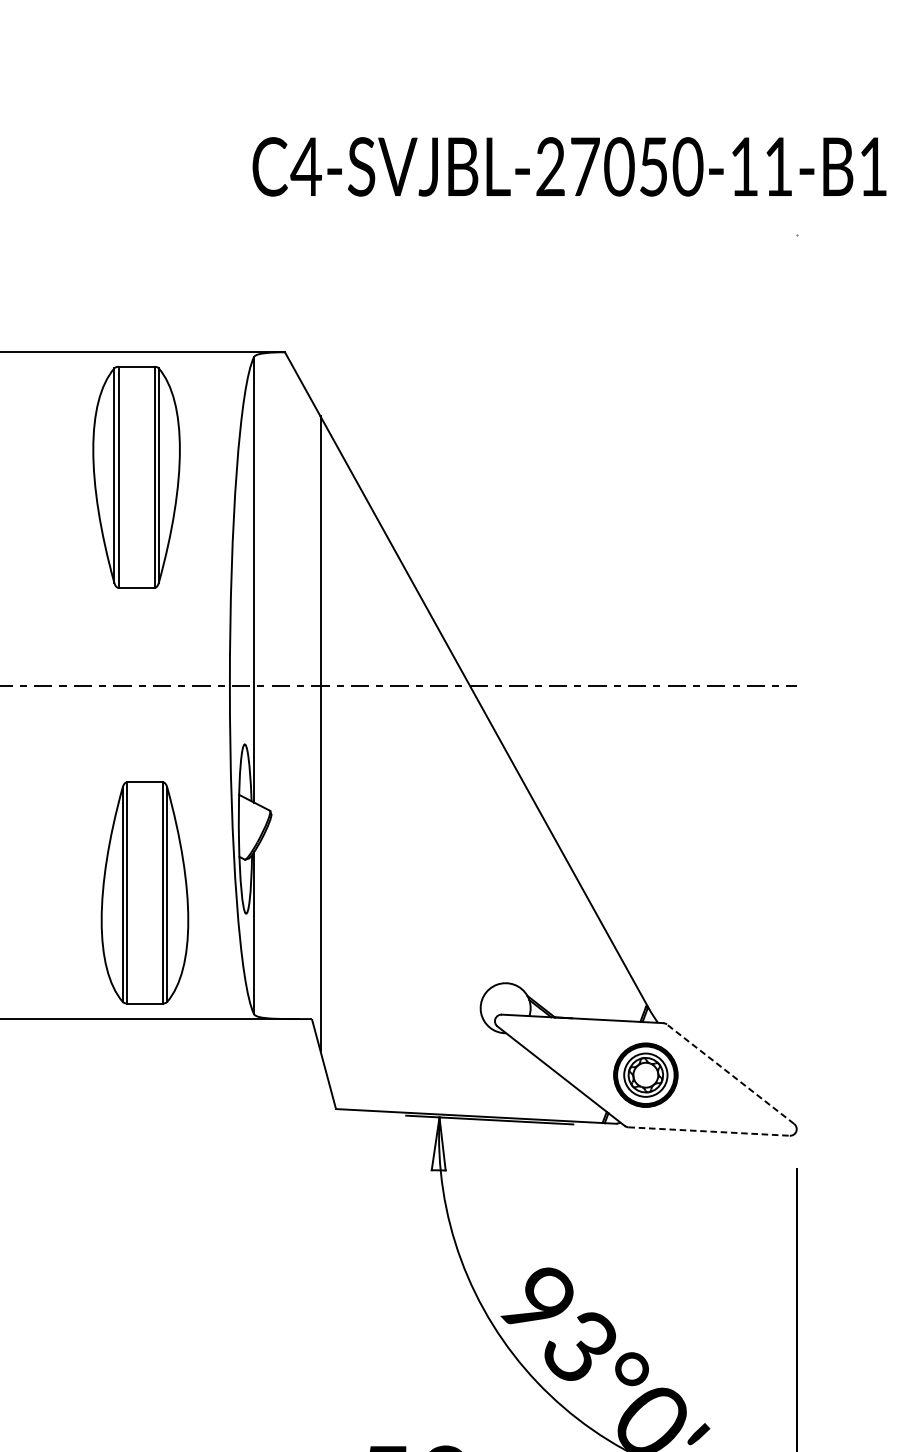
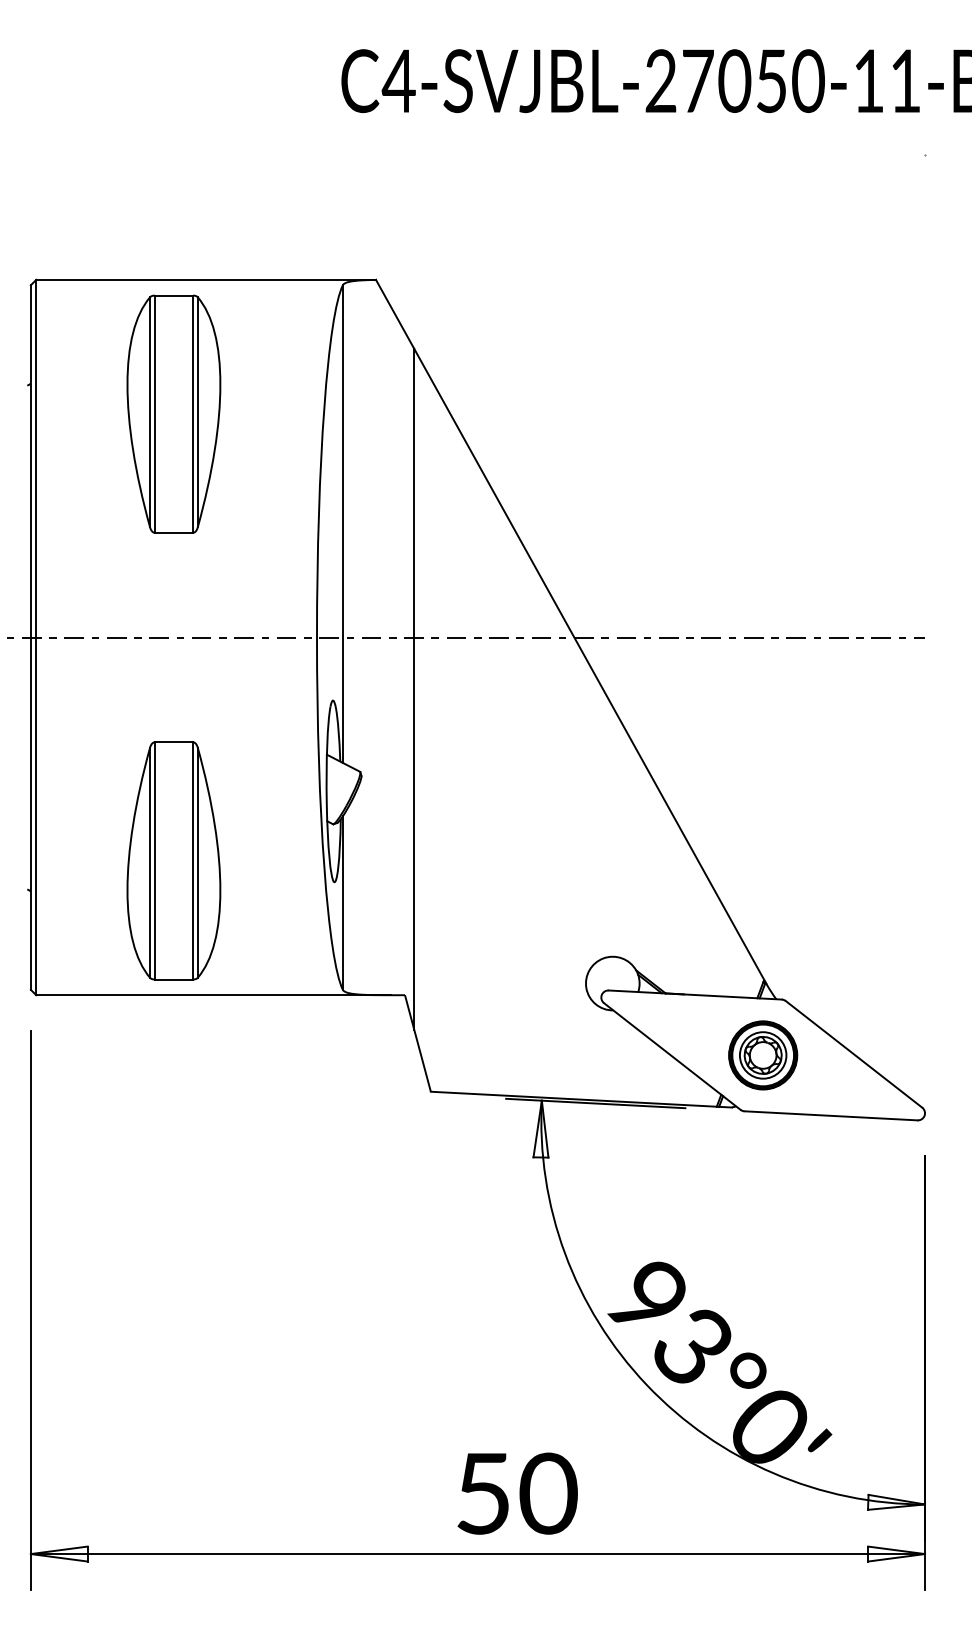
part: (136, 476) -> (173, 413), moved
part: (144, 892) -> (173, 860), moved
line: (731, 1074) -> (854, 1054), dashed -> solid
line: (709, 1131) -> (831, 1115), dashed -> solid

